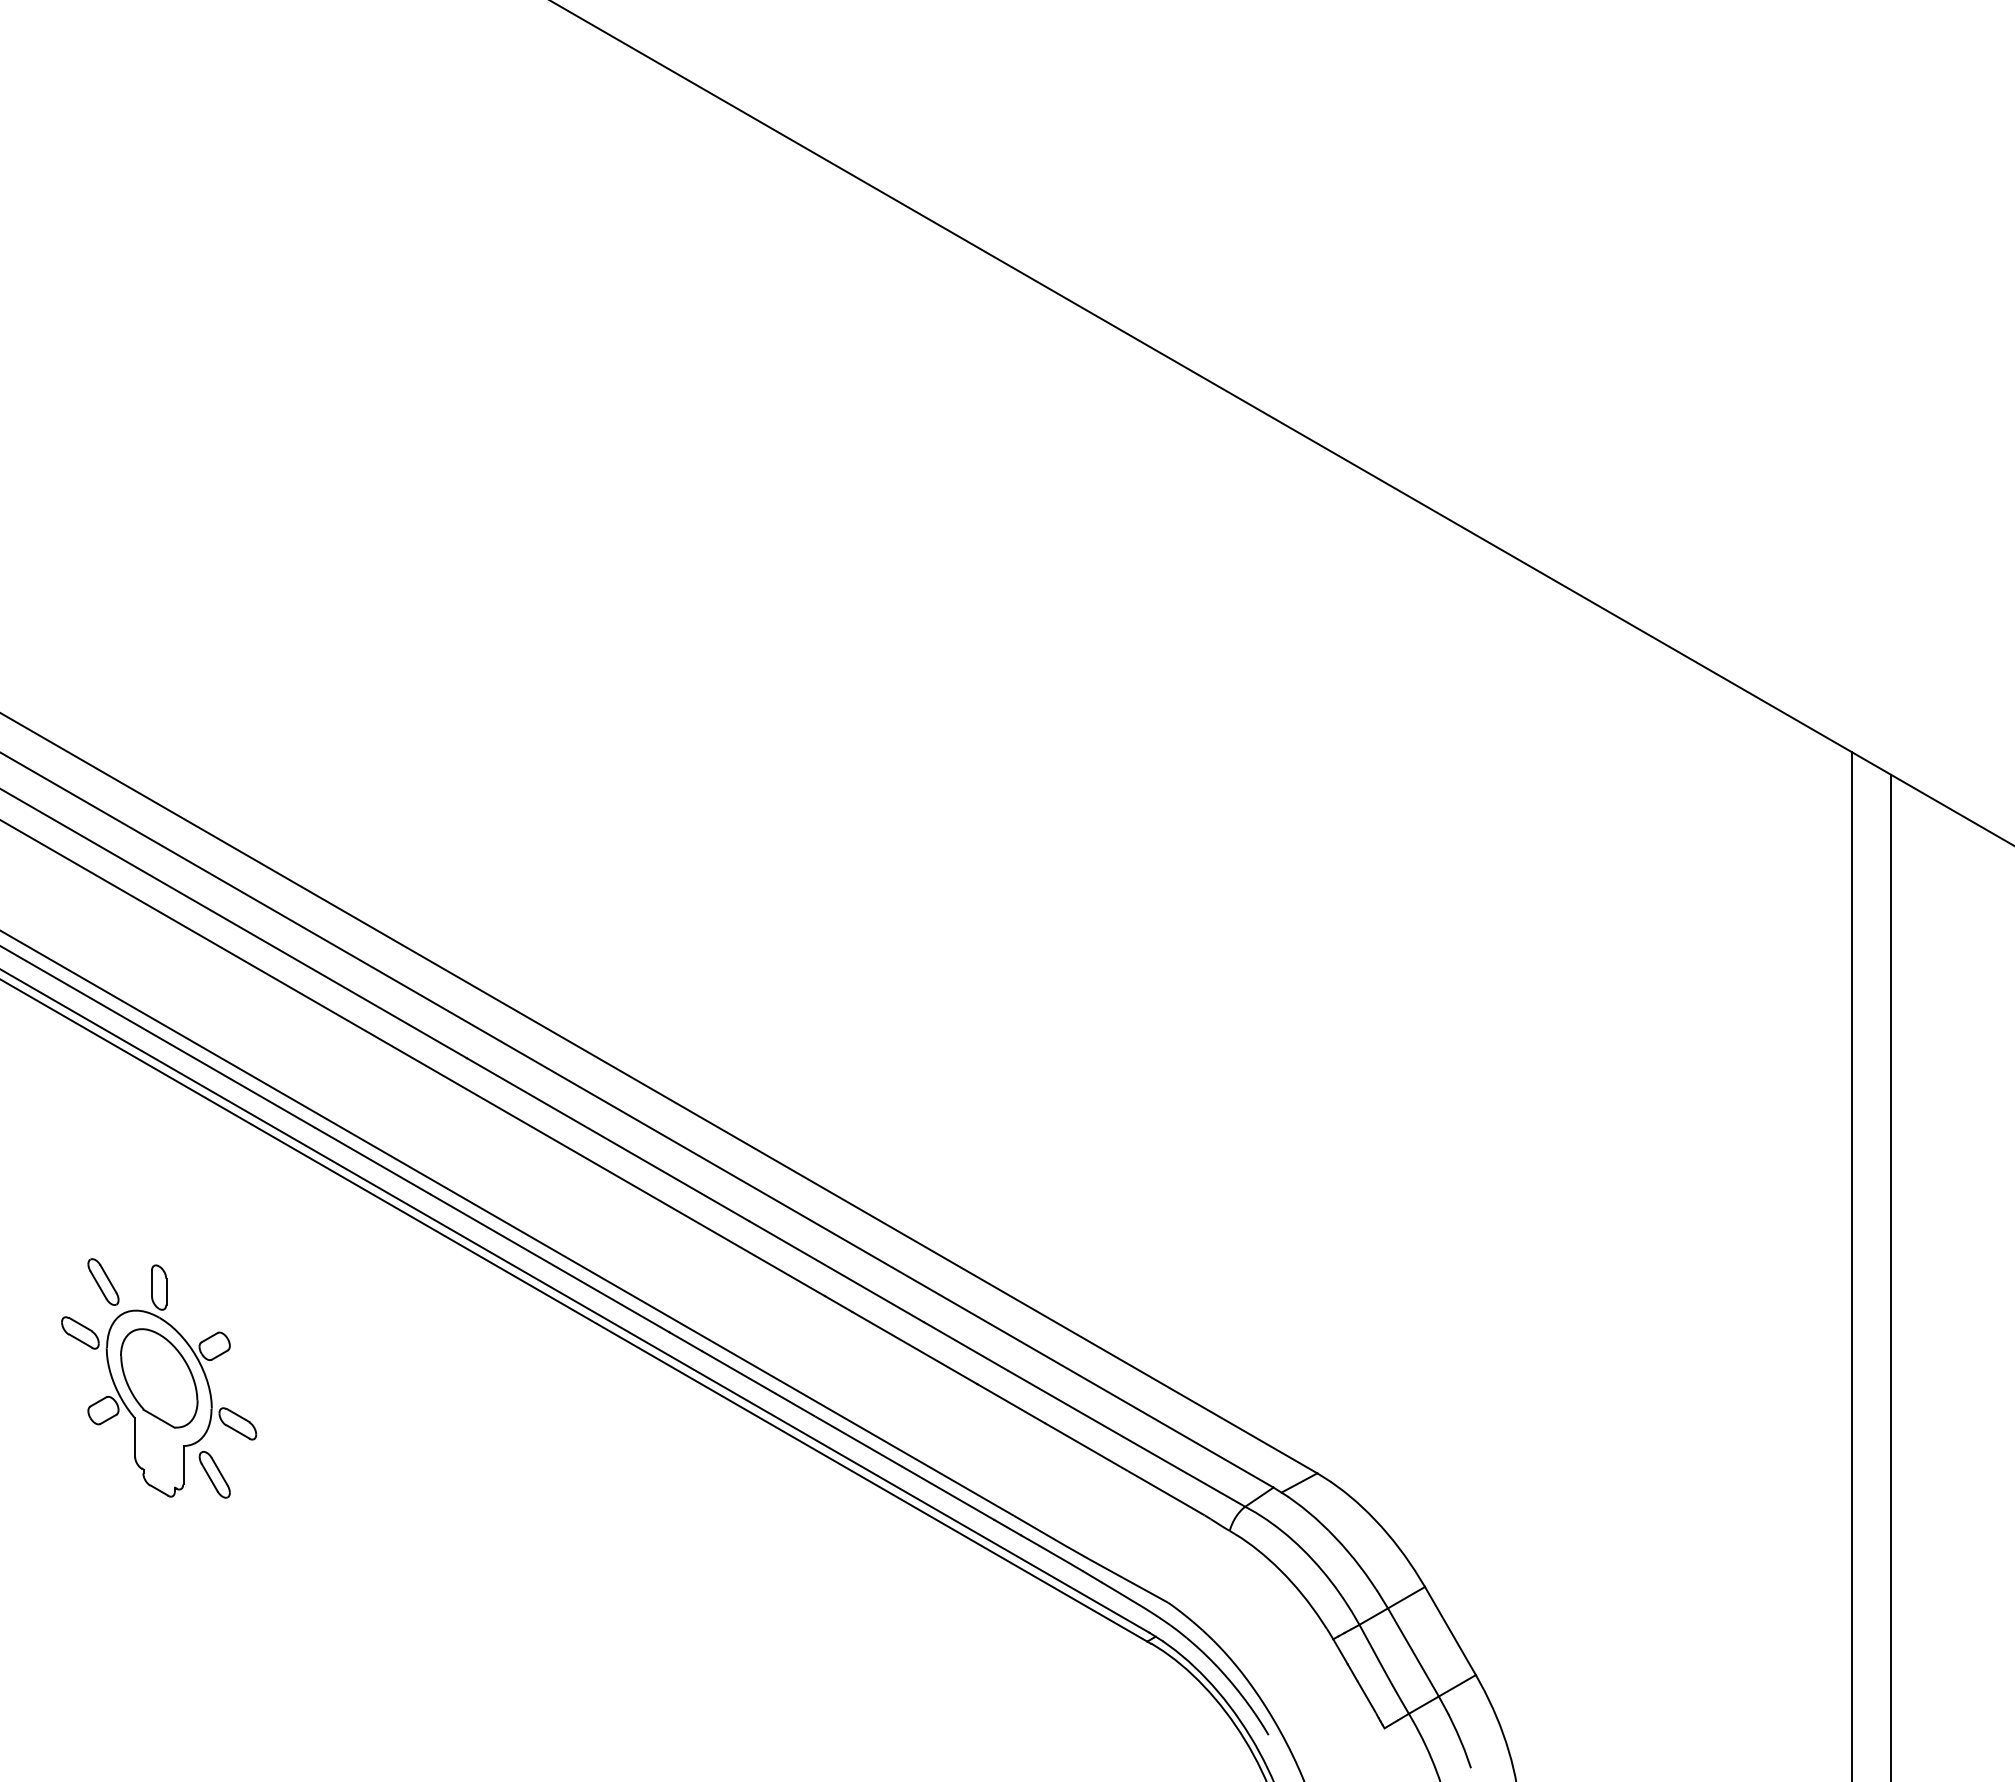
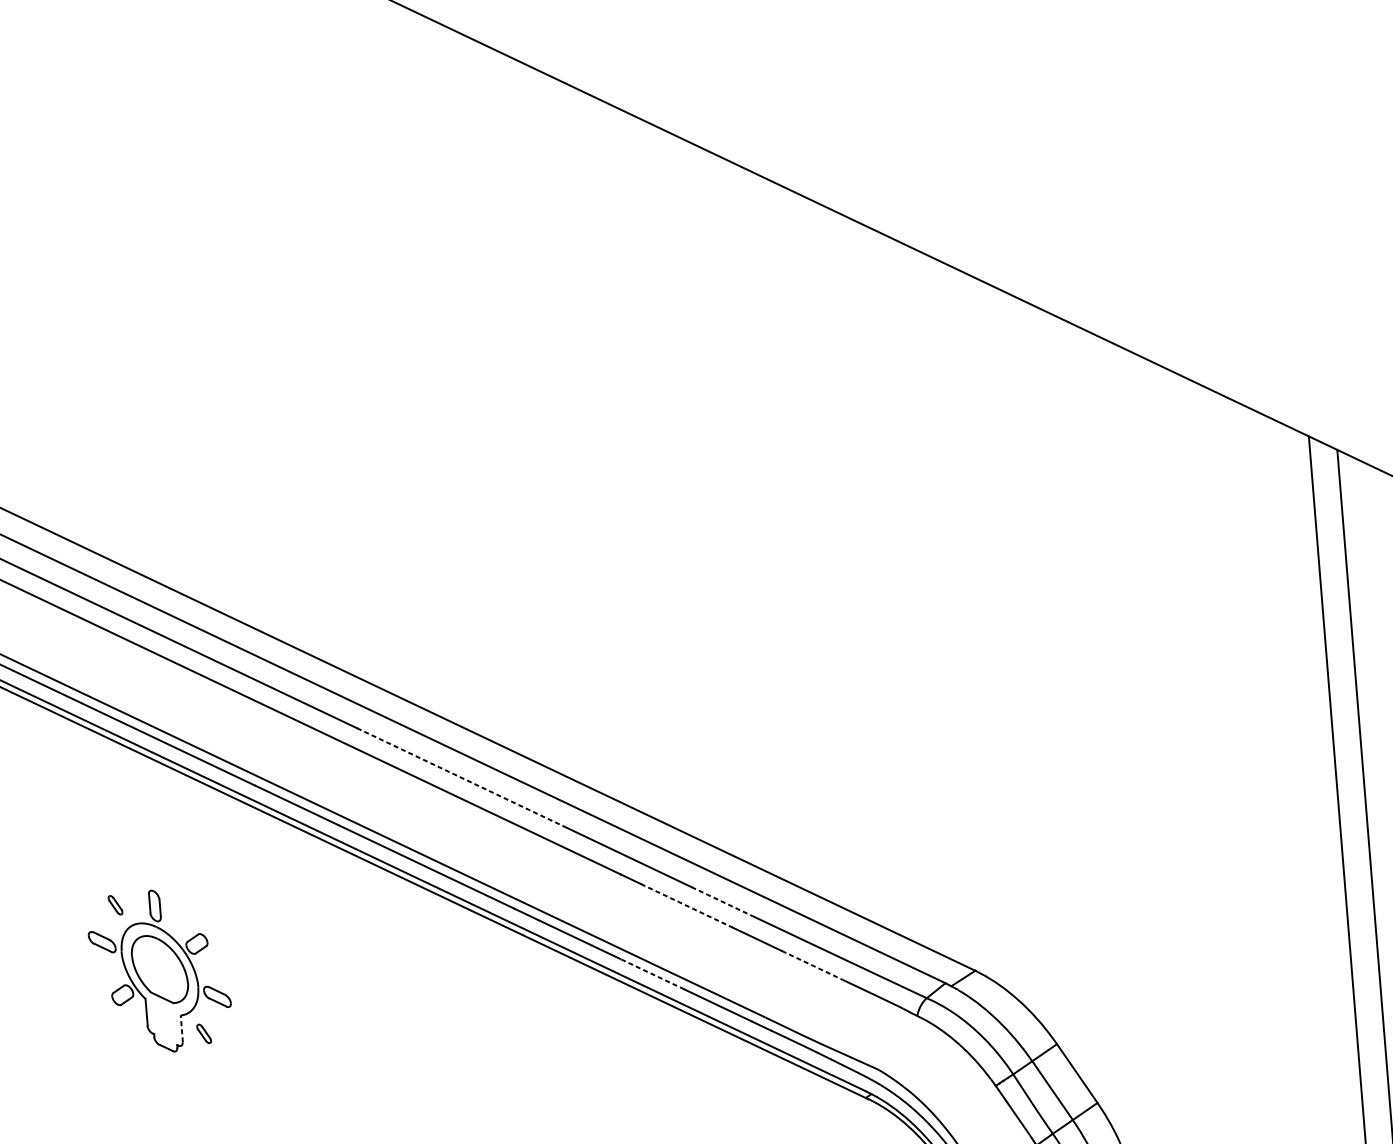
line: (608, 1139) -> (460, 777), solid -> dashed
part: (103, 1281) -> (115, 904), size x0.6
line: (966, 1346) -> (722, 901), solid -> dashed
line: (915, 1348) -> (687, 906), solid -> dashed
line: (859, 1441) -> (653, 974), solid -> dashed
line: (1087, 1447) -> (813, 965), solid -> dashed
line: (183, 1464) -> (181, 1028), solid -> dashed
part: (214, 1474) -> (204, 1033), size x0.6

